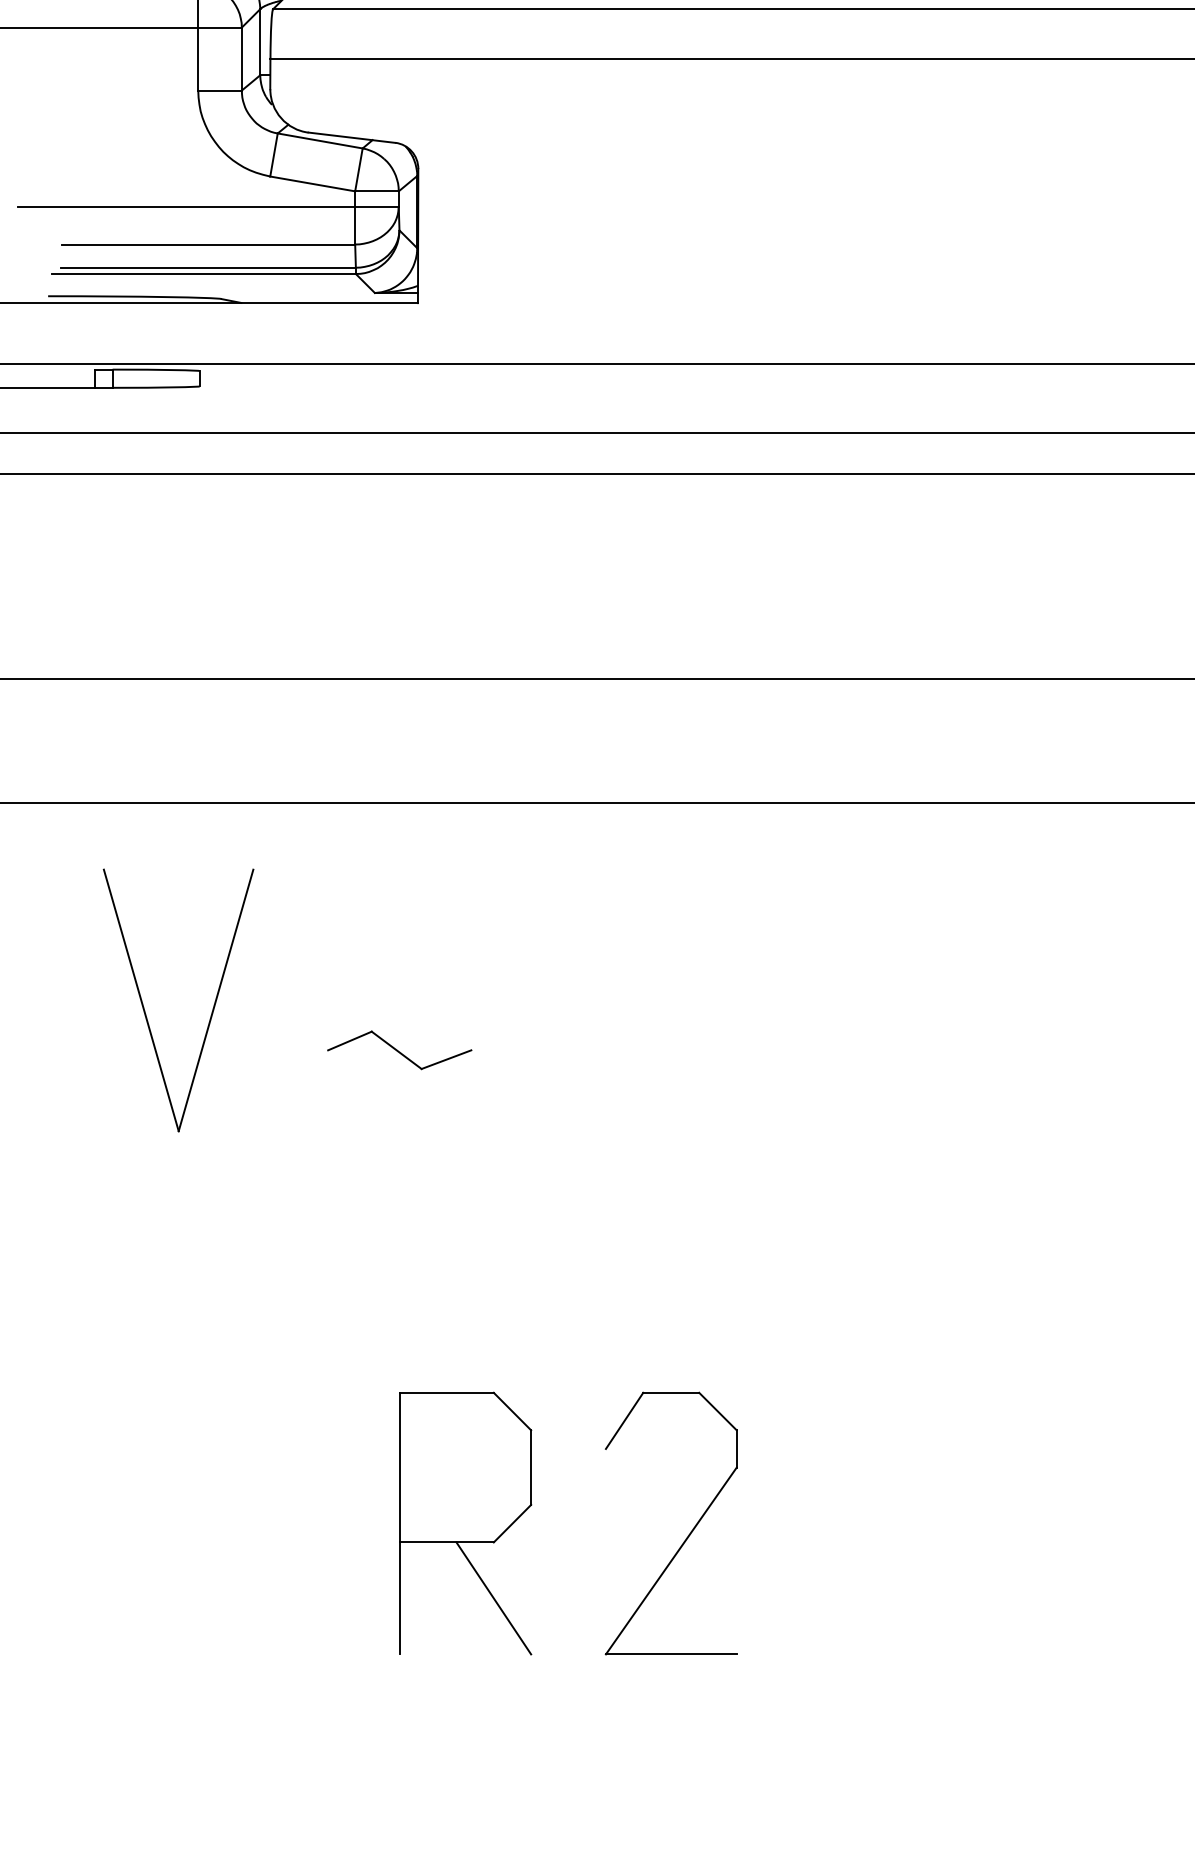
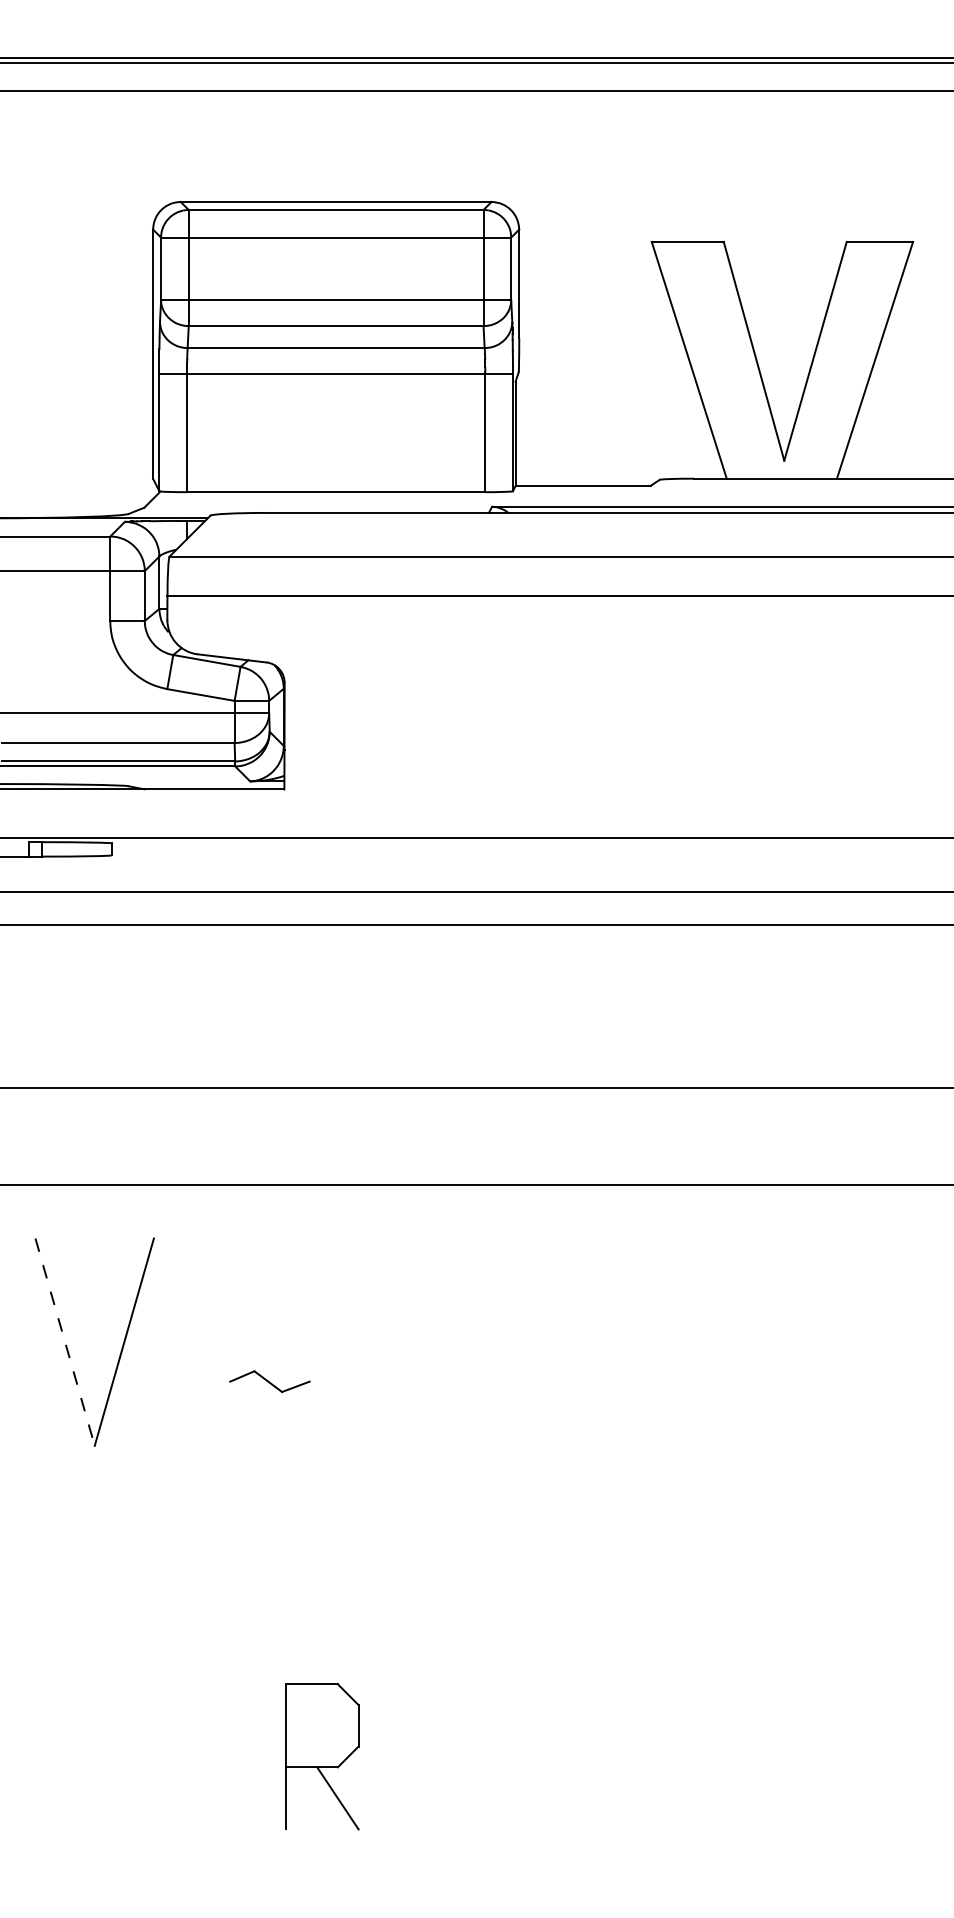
line: (141, 1000) -> (65, 1342), solid -> dashed
part: (399, 1050) -> (269, 1381), size x0.7
part: (466, 1523) -> (322, 1756), size x0.7
part: (688, 1534) -> (498, 1765), removed

